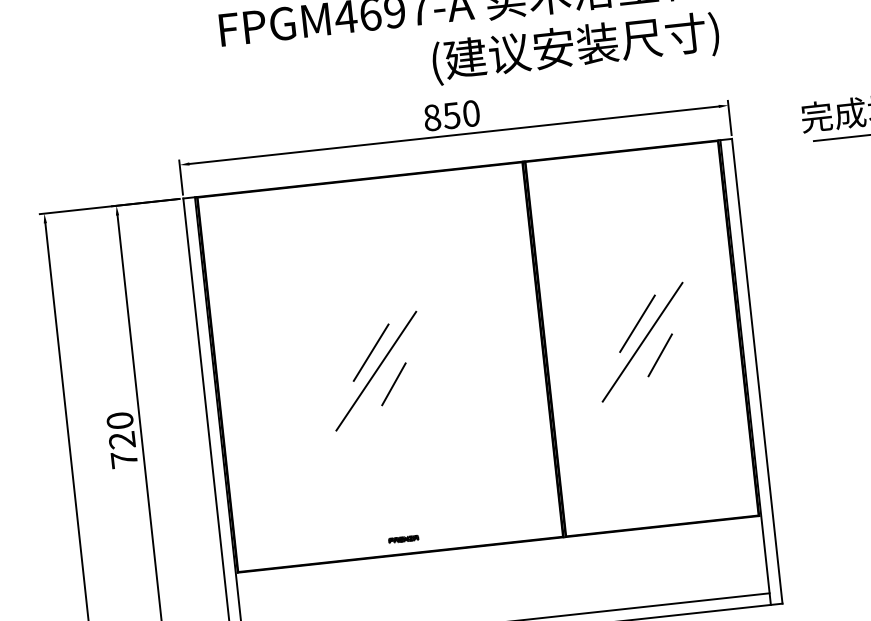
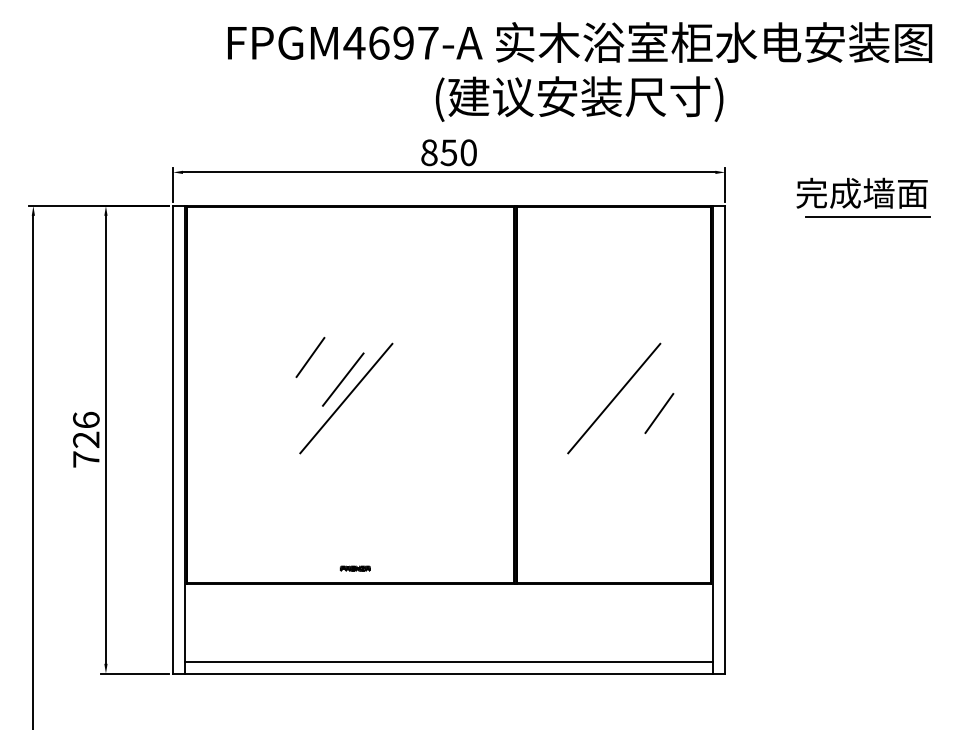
line: (636, 323) -> (610, 379), removed
line: (660, 355) -> (659, 413), moved
line: (393, 384) -> (310, 357), moved
text: (120, 420) -> (86, 419), 720 -> 726

